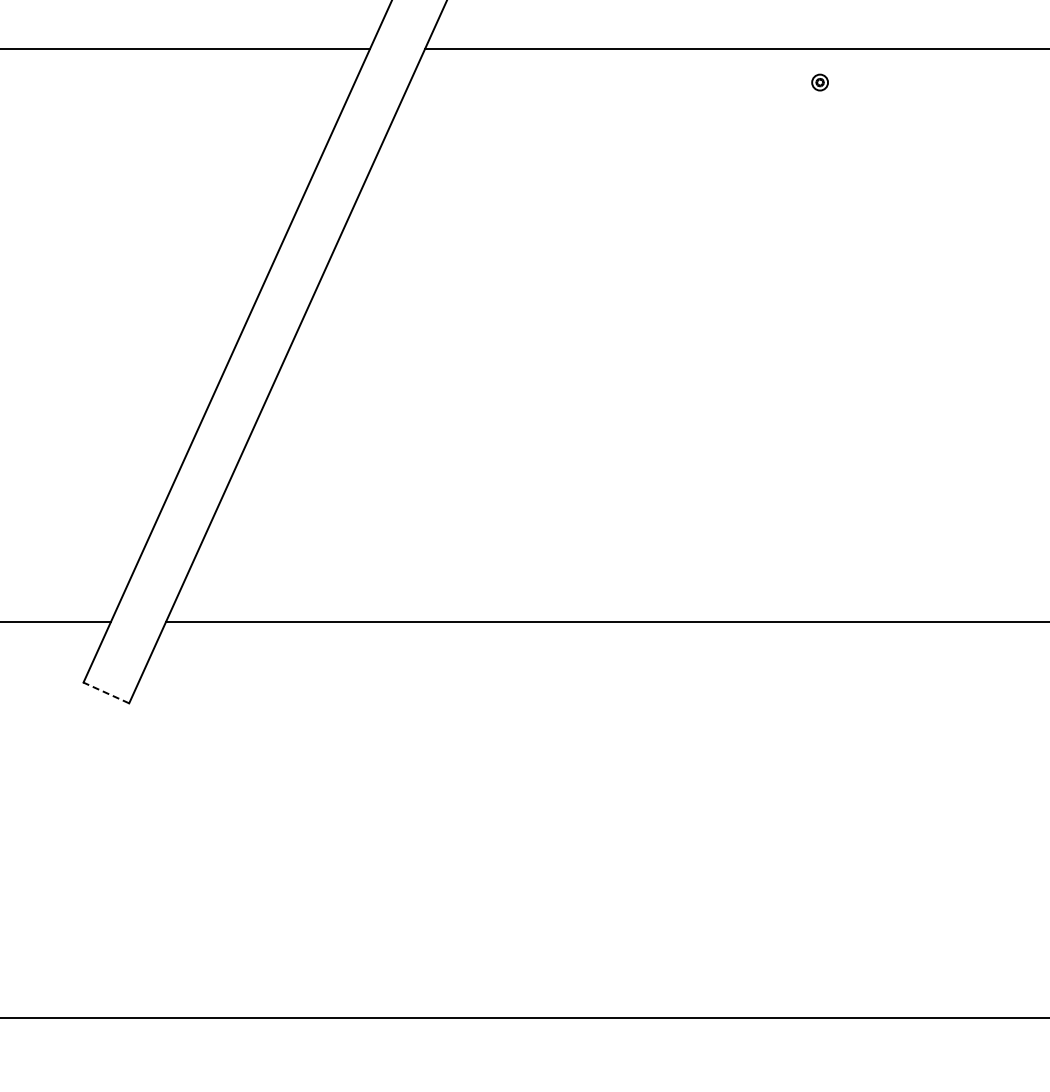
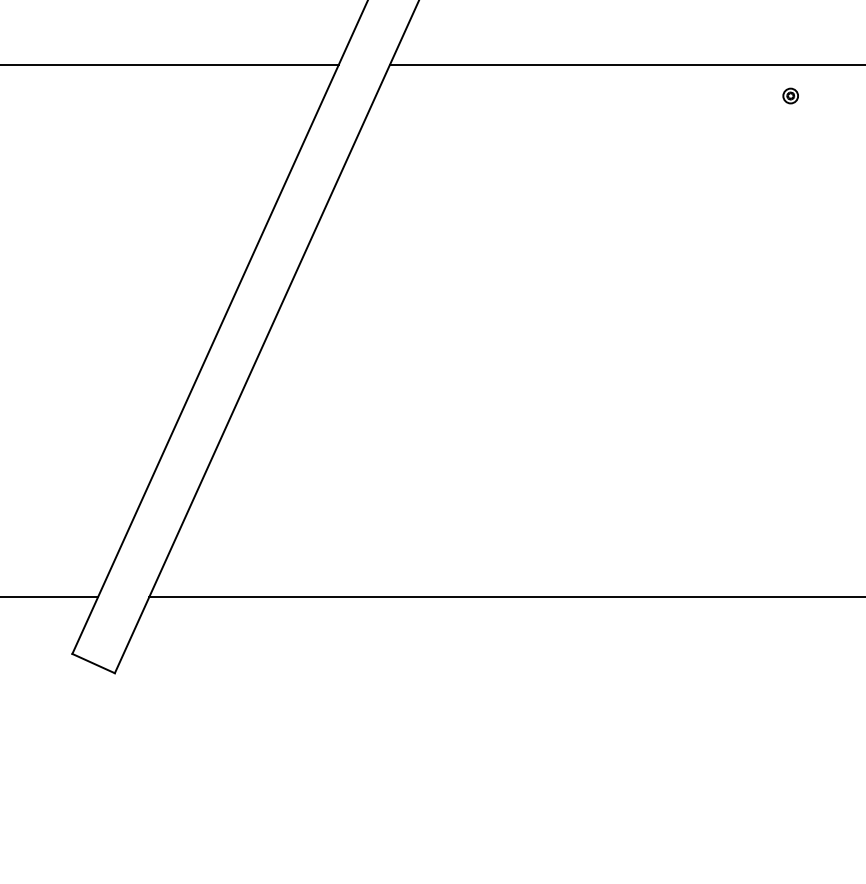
part: (819, 82) -> (790, 95), moved
line: (105, 692) -> (92, 663), dashed -> solid

